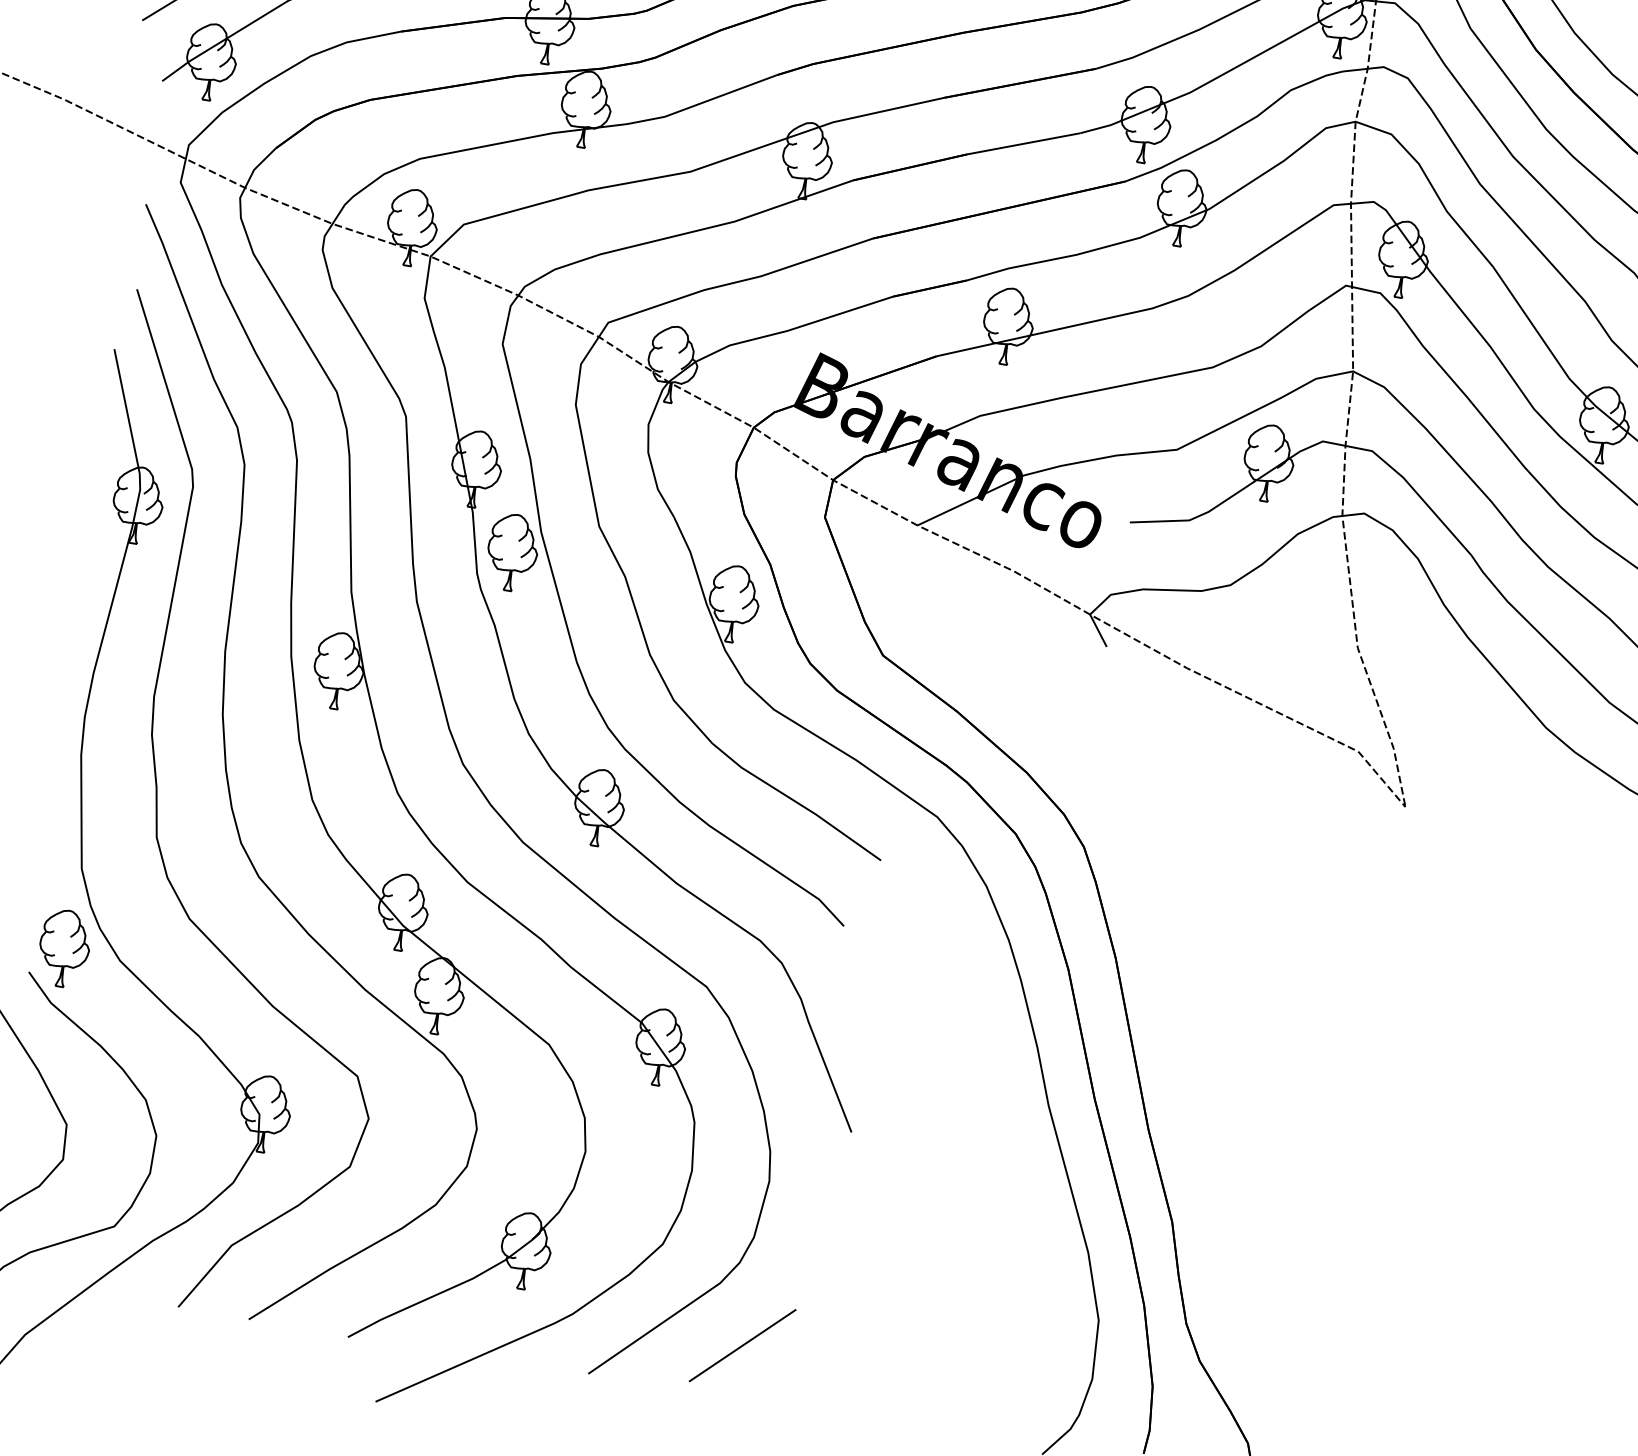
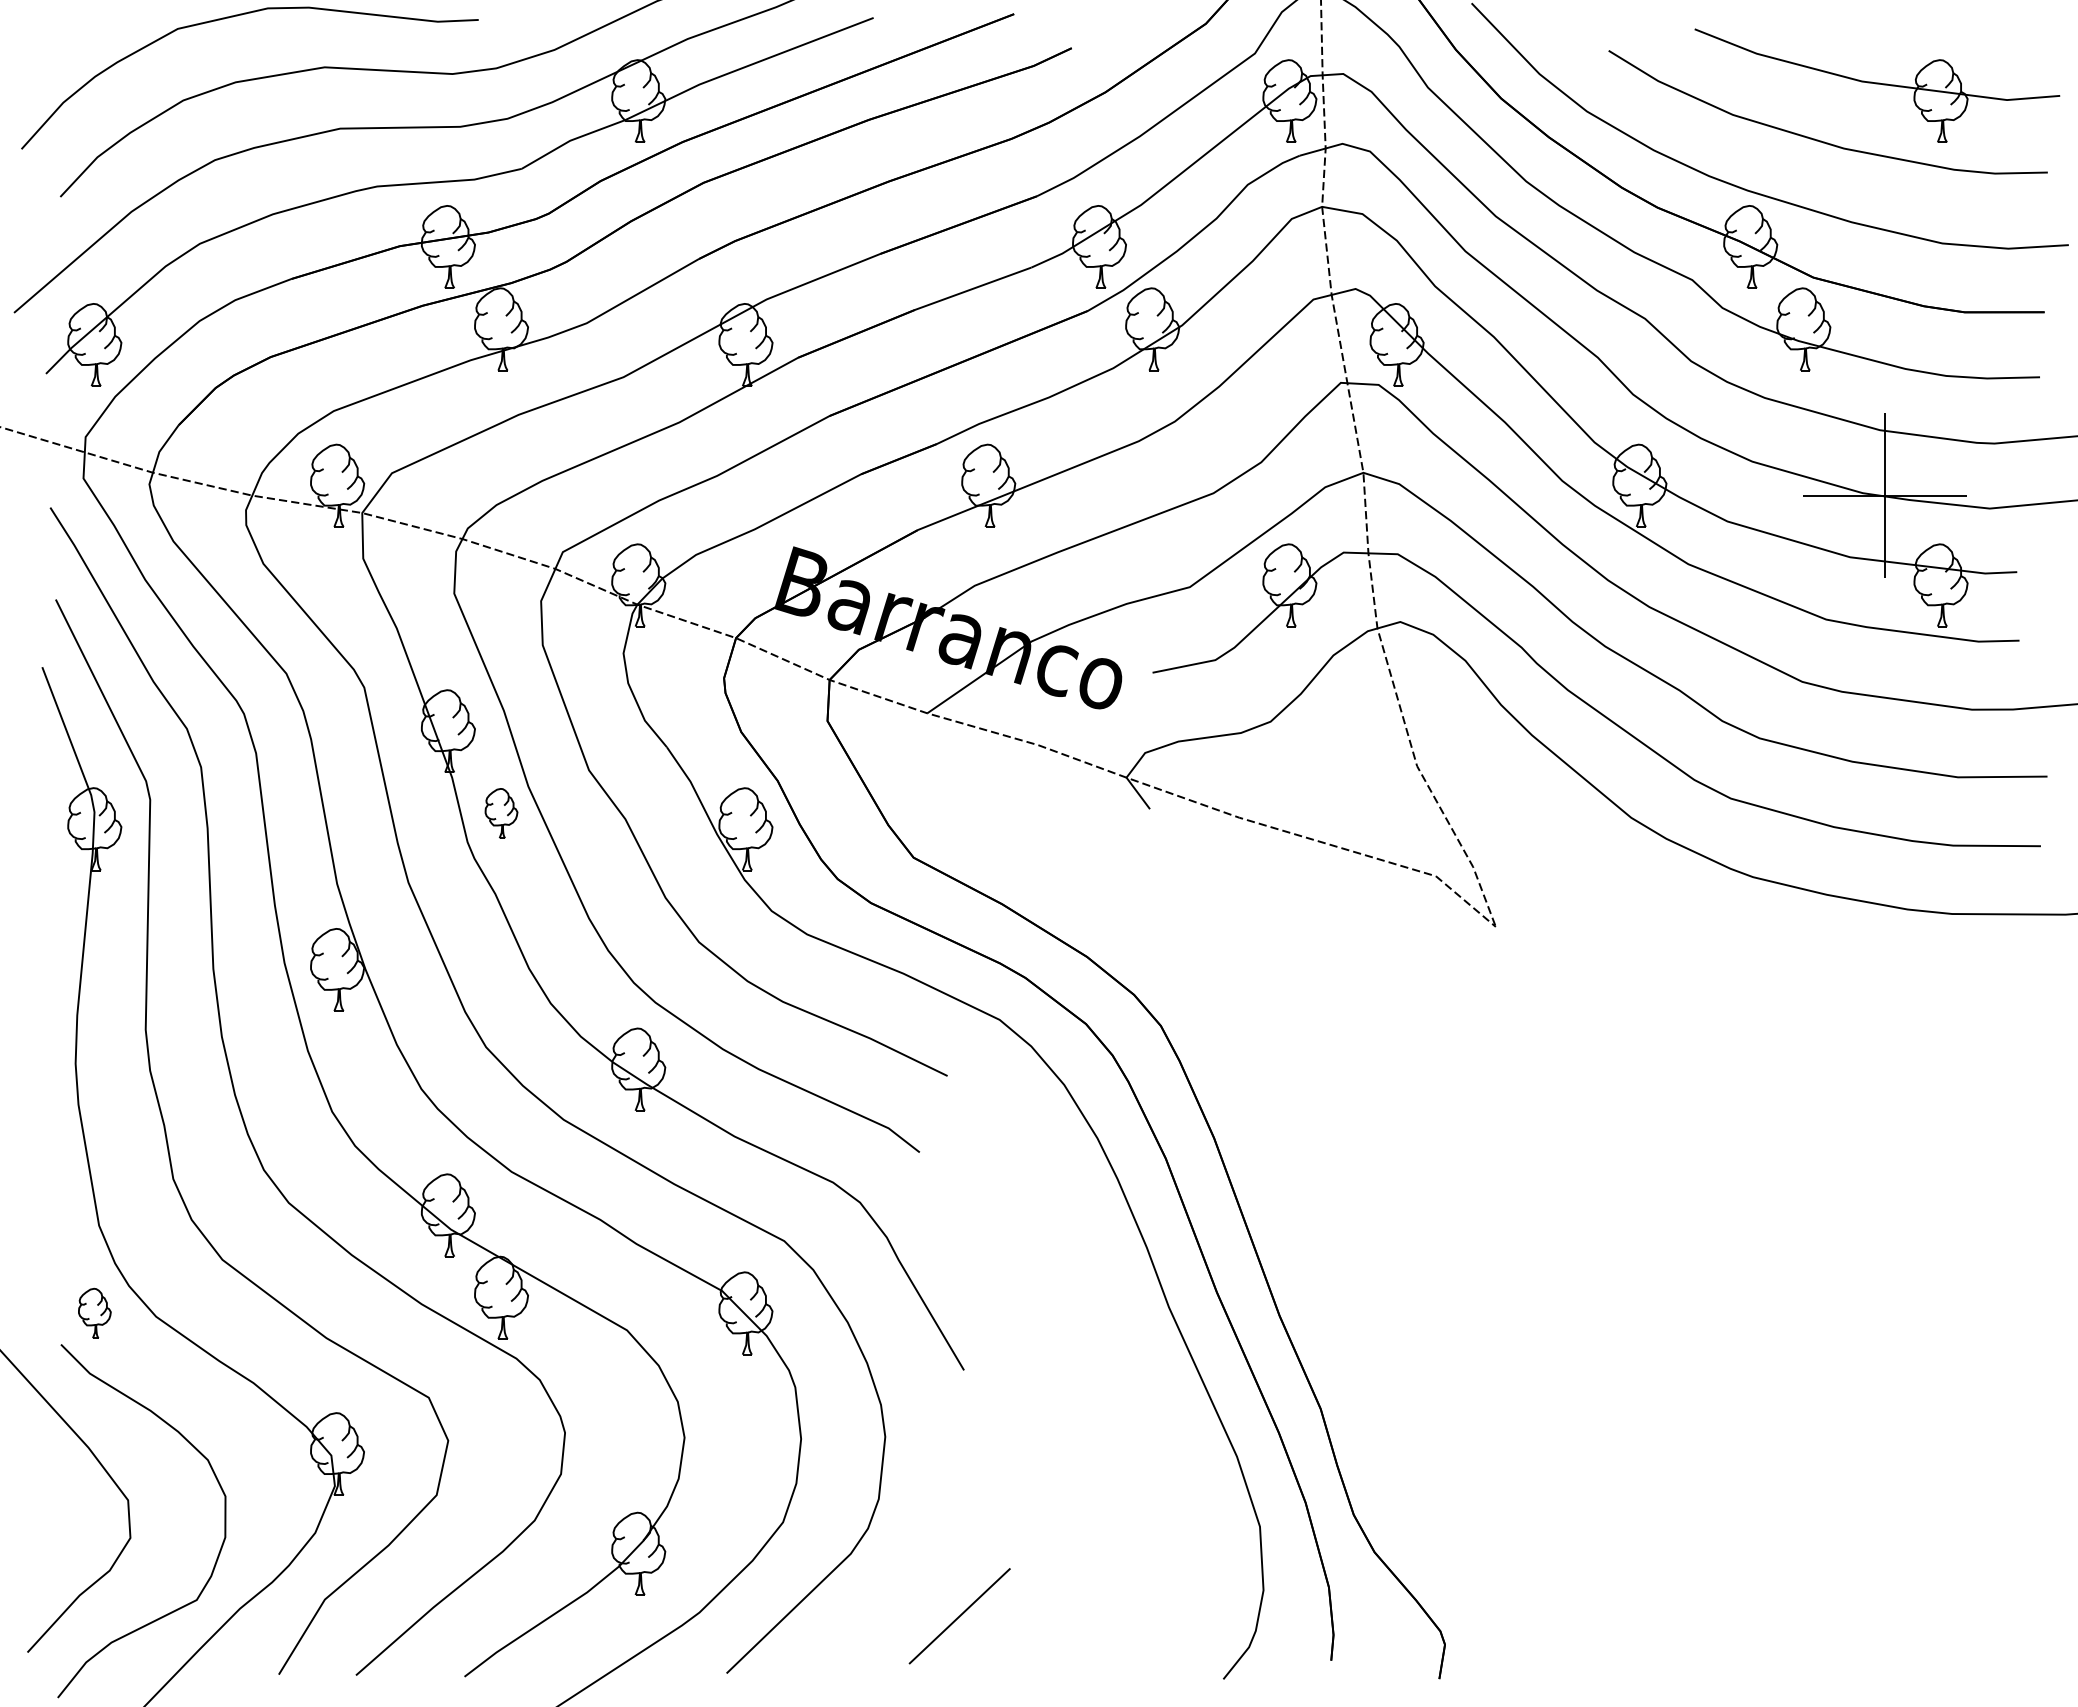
part: (512, 552) -> (501, 813), size x0.6
part: (64, 948) -> (94, 1313), size x0.6
line: (742, 1345) -> (959, 1616), moved

